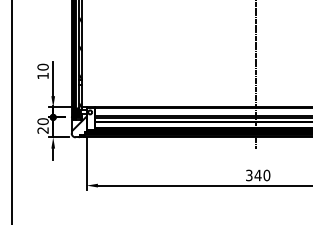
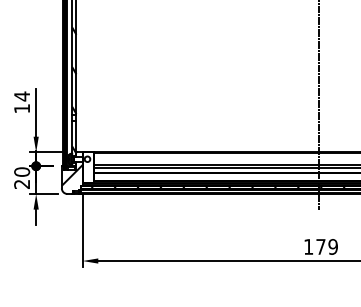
text: (42, 66) -> (21, 95), 10 -> 14
text: (258, 175) -> (321, 246), 340 -> 179

